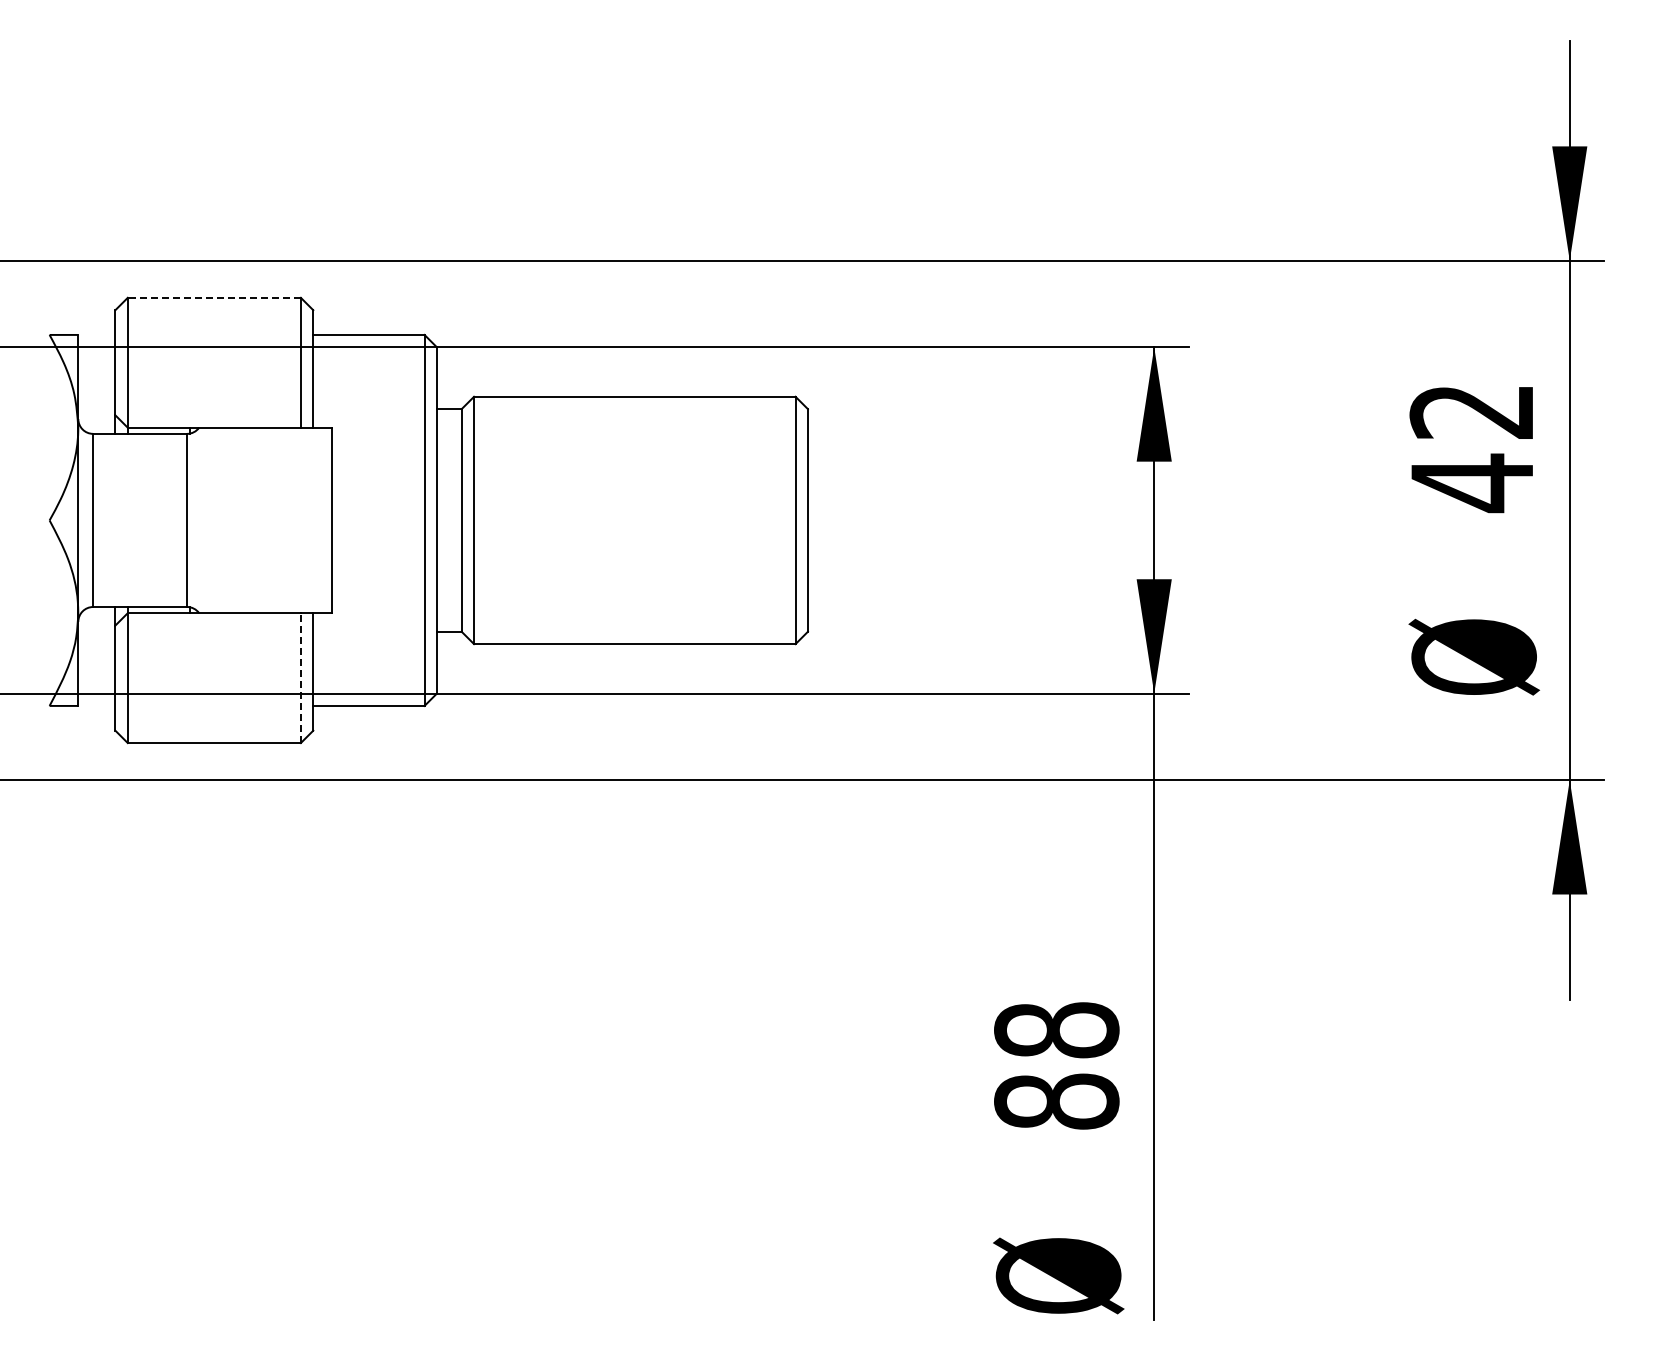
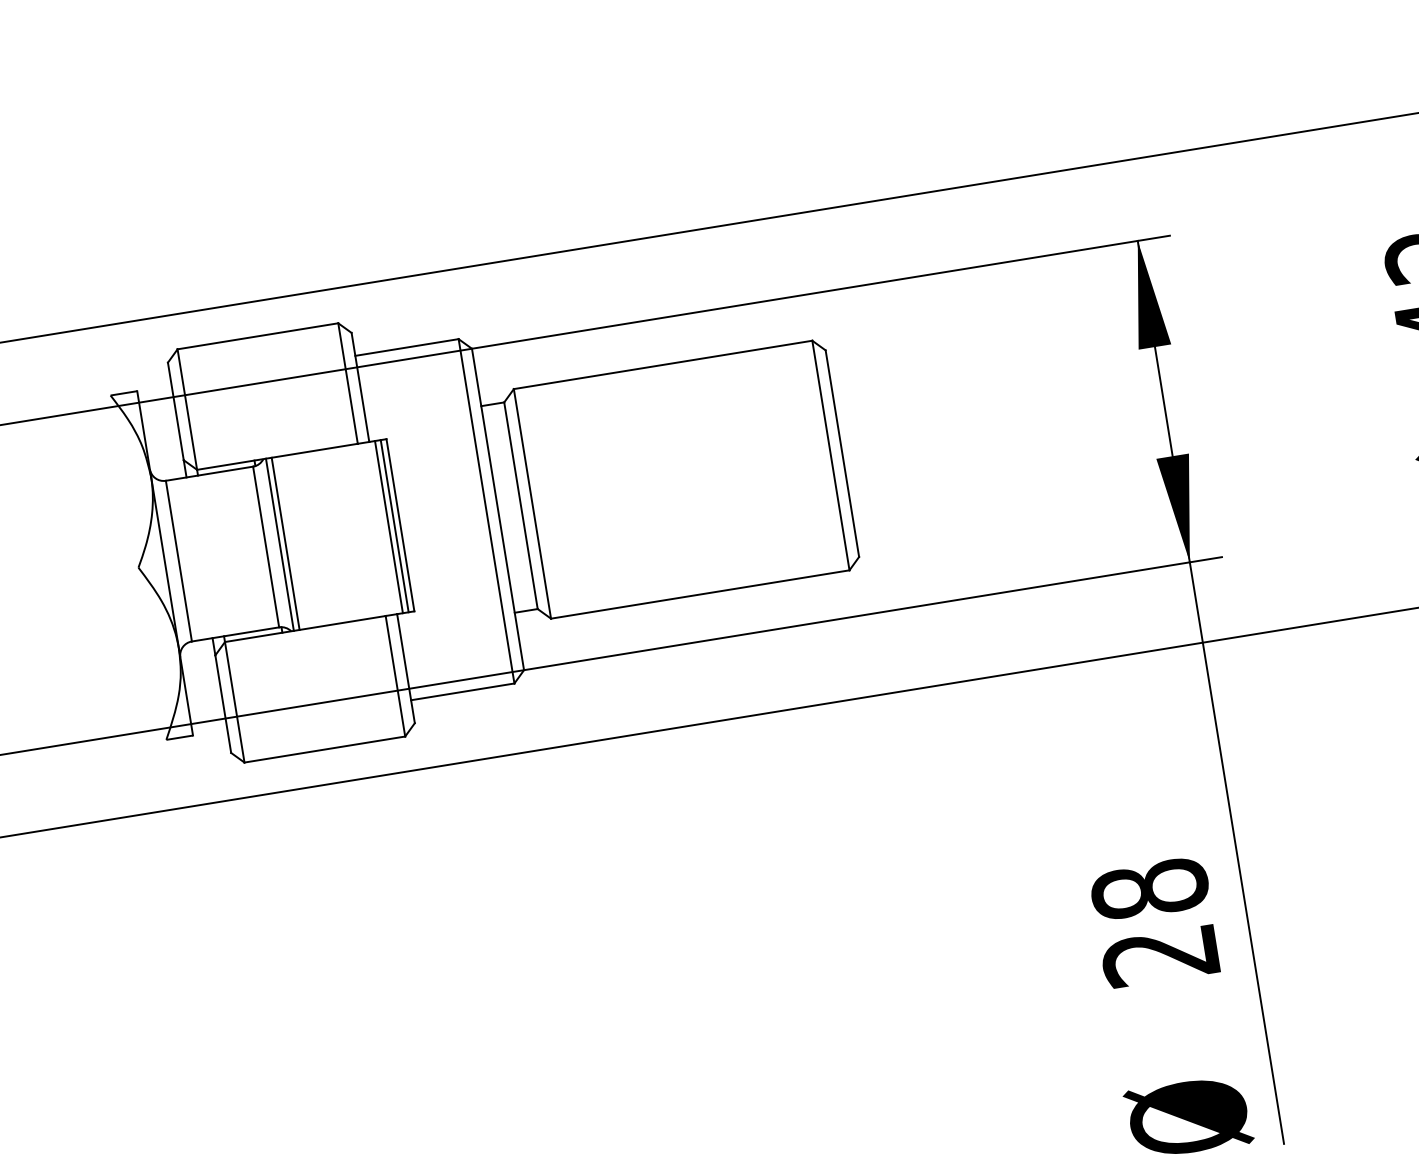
line: (214, 297) -> (258, 335), dashed -> solid
line: (201, 520) -> (279, 544), added
line: (208, 520) -> (285, 543), added
line: (319, 520) -> (389, 527), added
line: (325, 520) -> (394, 526), added
line: (300, 678) -> (395, 676), dashed -> solid
text: (1056, 1101) -> (1160, 955), 88 -> 28

